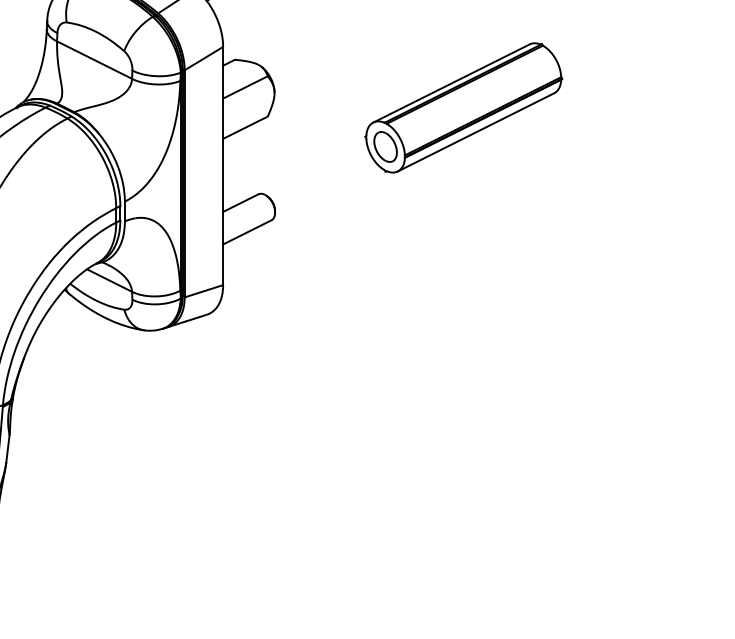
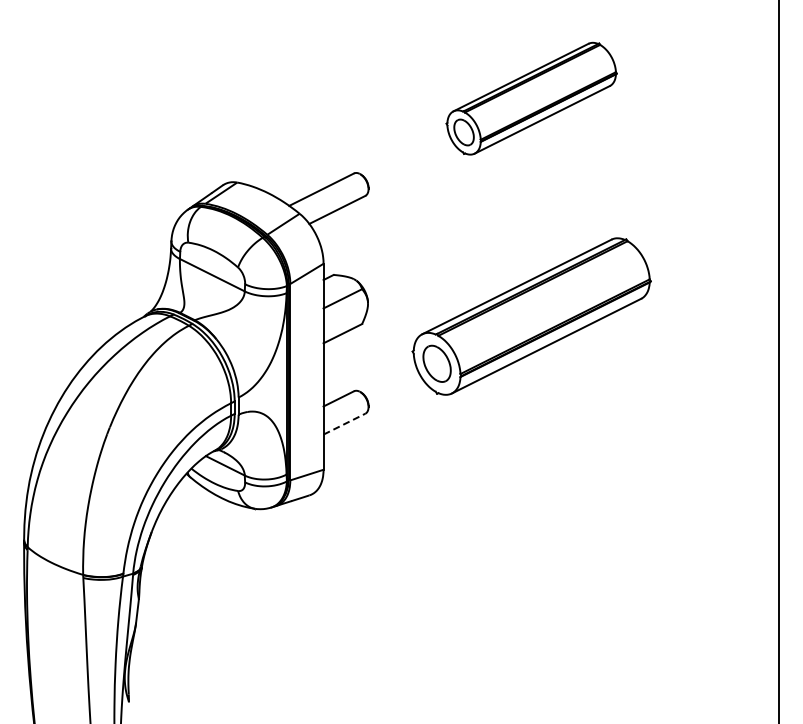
part: (463, 107) -> (531, 316), size x1.4
line: (247, 231) -> (344, 423), solid -> dashed

